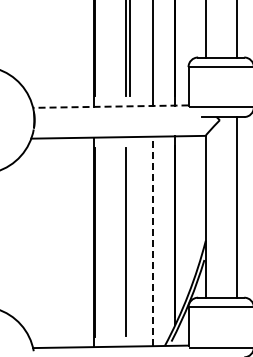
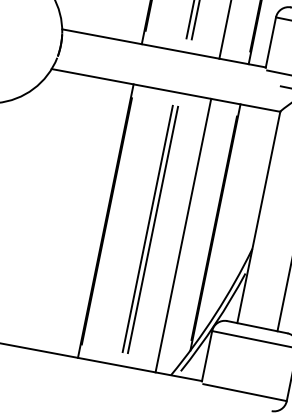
line: (110, 106) -> (163, 48), dashed -> solid
line: (129, 241) -> (152, 229), added
line: (153, 241) -> (183, 235), dashed -> solid

